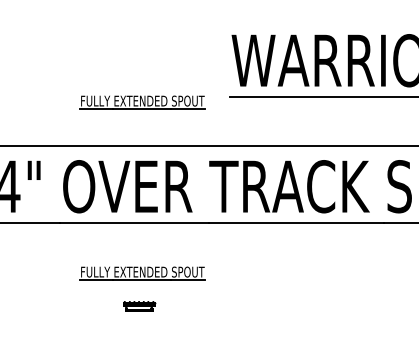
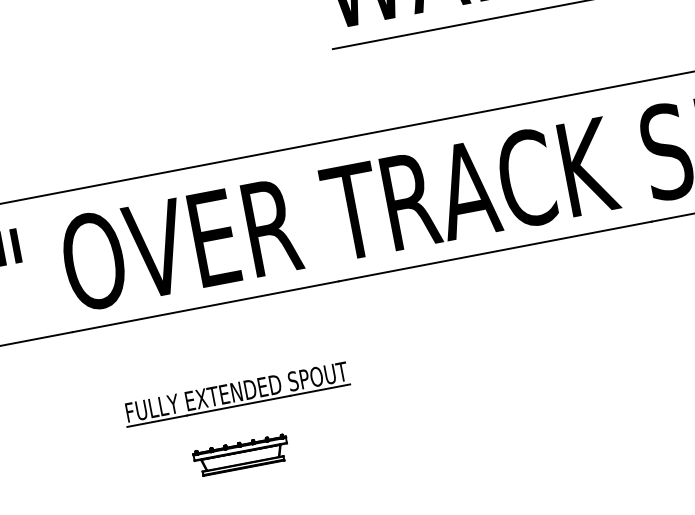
part: (142, 102) -> (178, 89), removed
part: (139, 306) -> (242, 454), size x1.67

